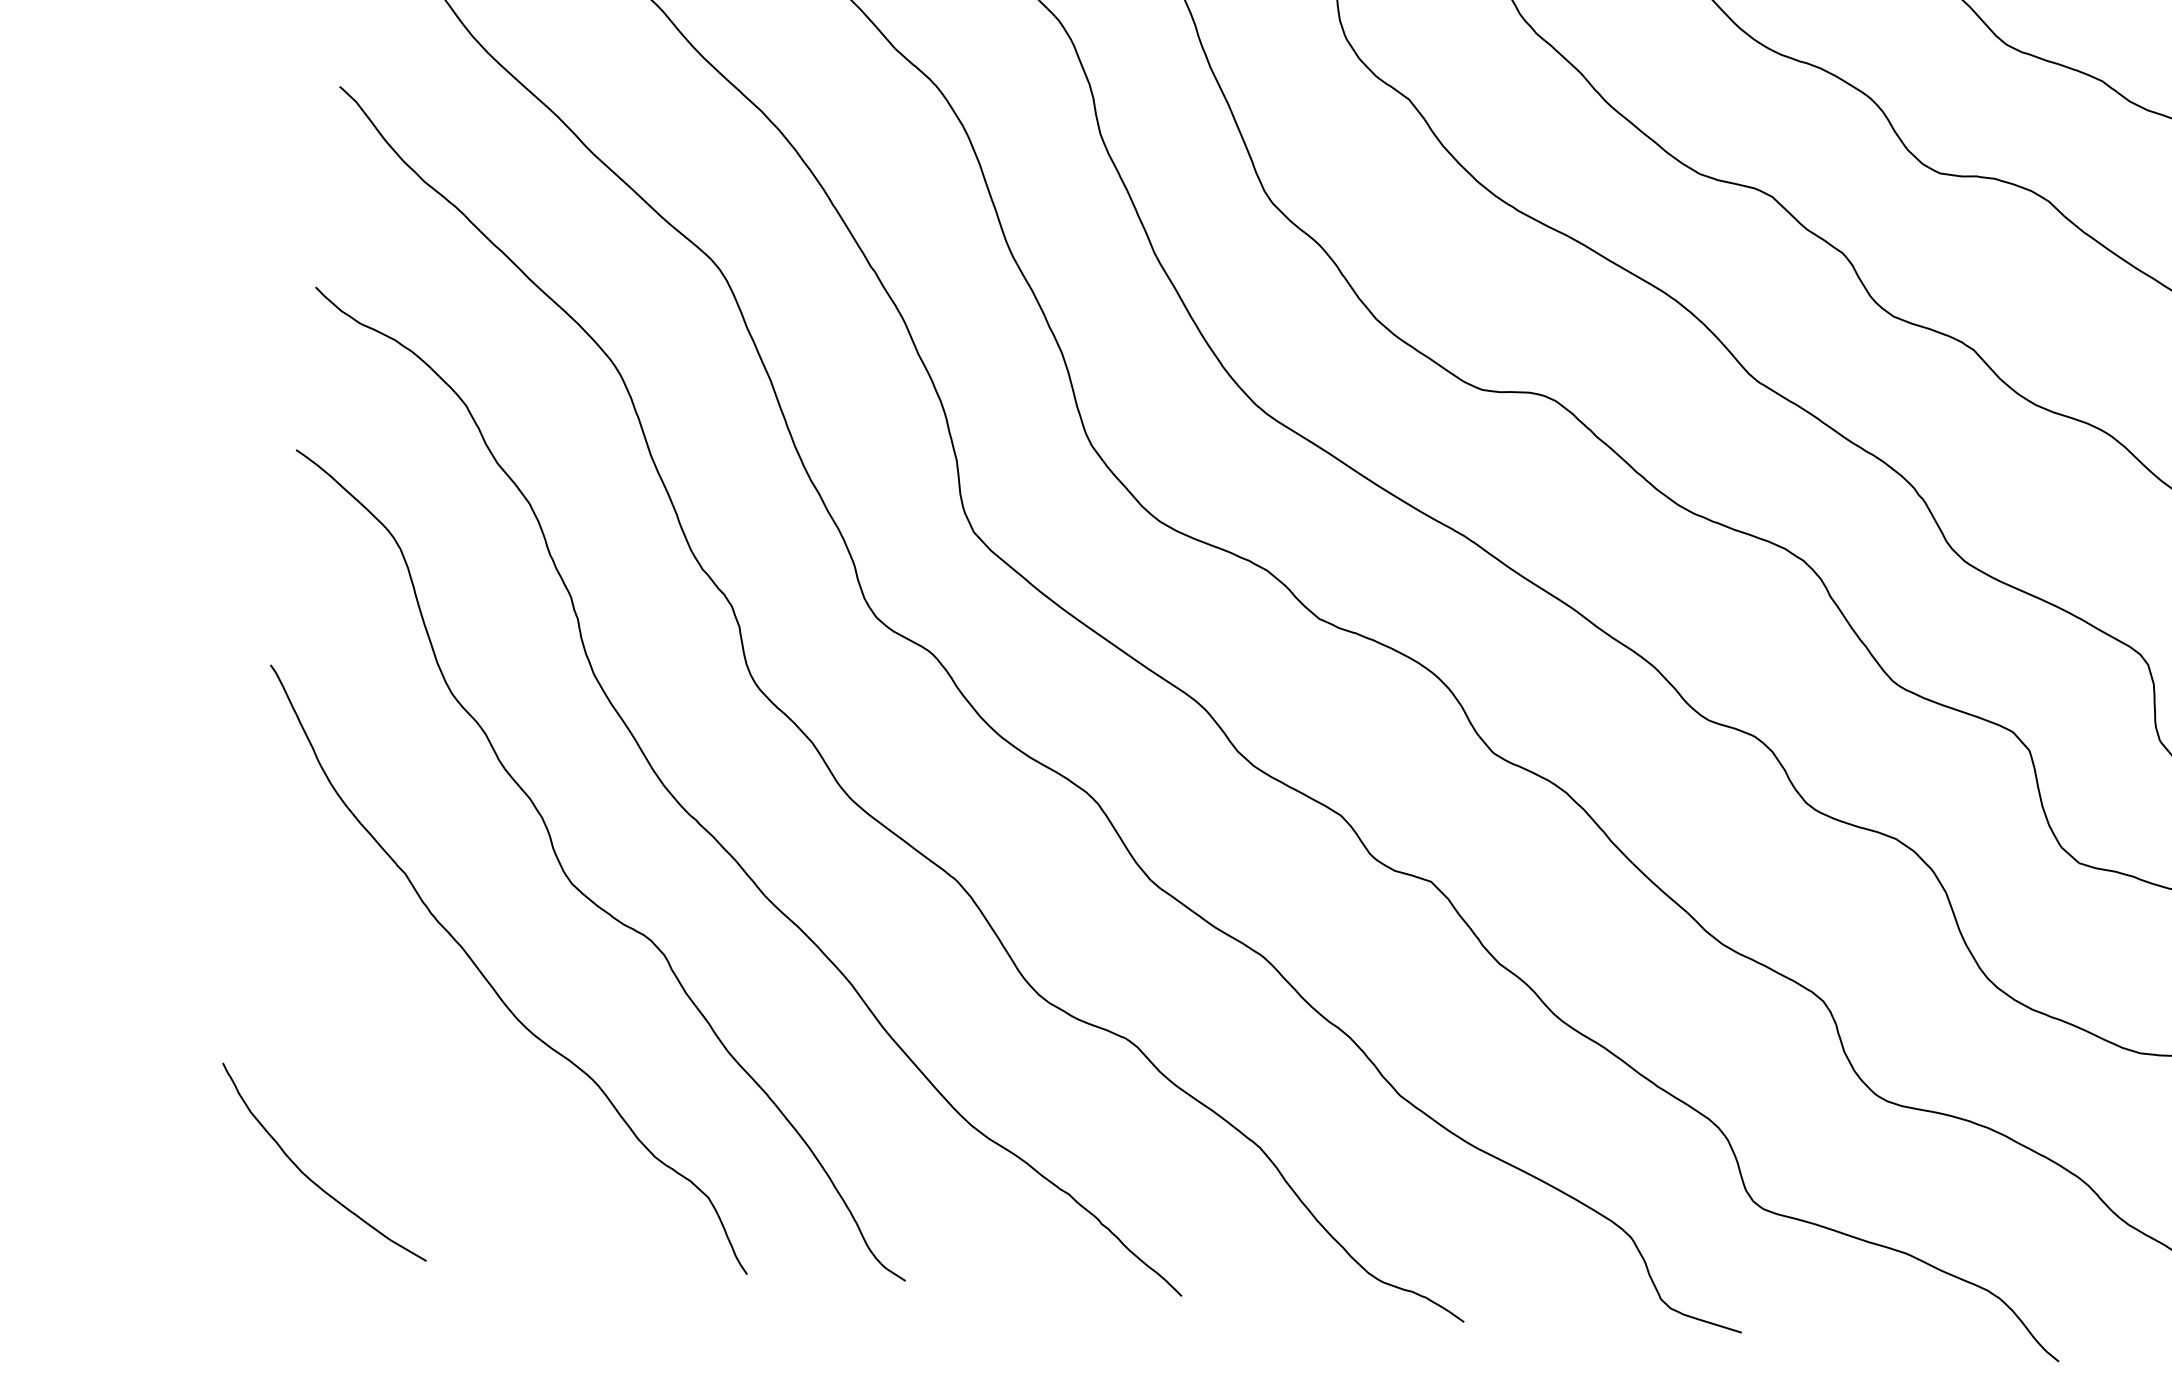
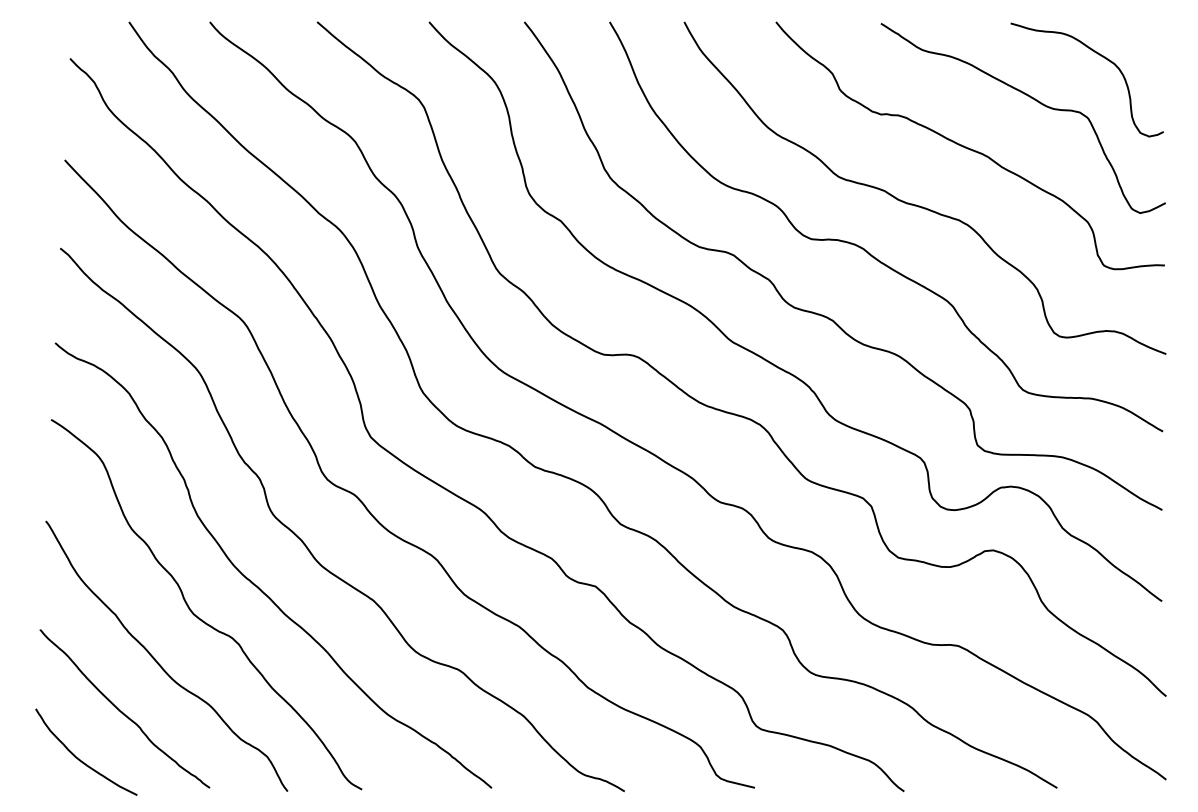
curve: (404, 1078) -> (121, 710), added

